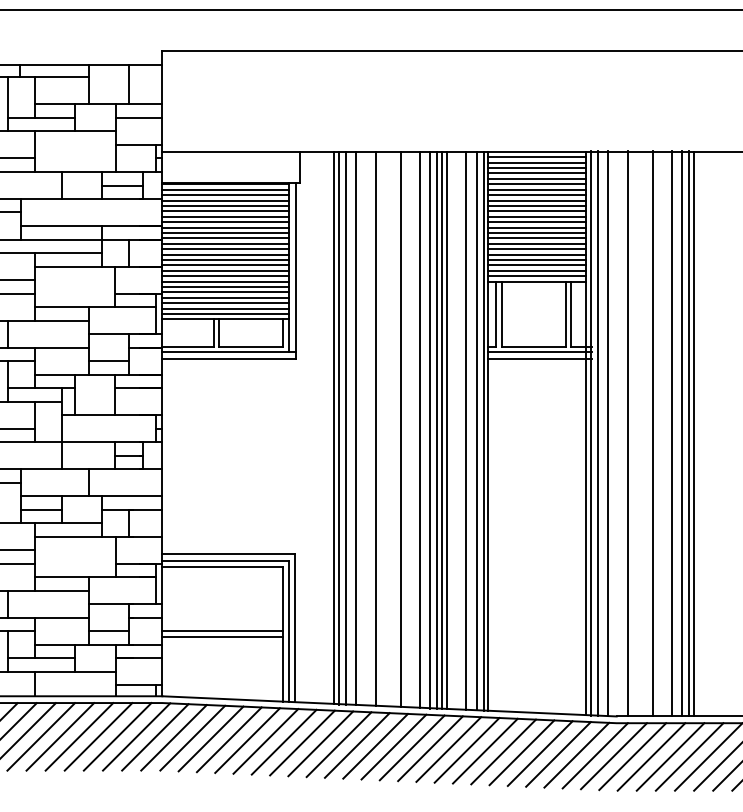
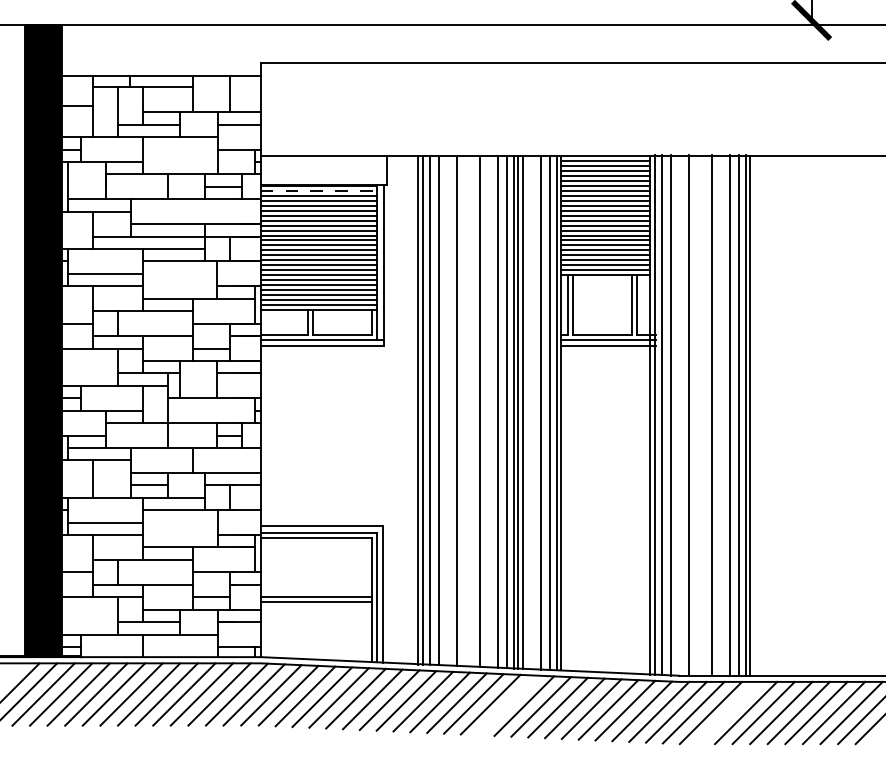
line: (226, 189) -> (319, 190), solid -> dashed
line: (430, 748) -> (507, 705), removed
line: (670, 756) -> (728, 712), removed

